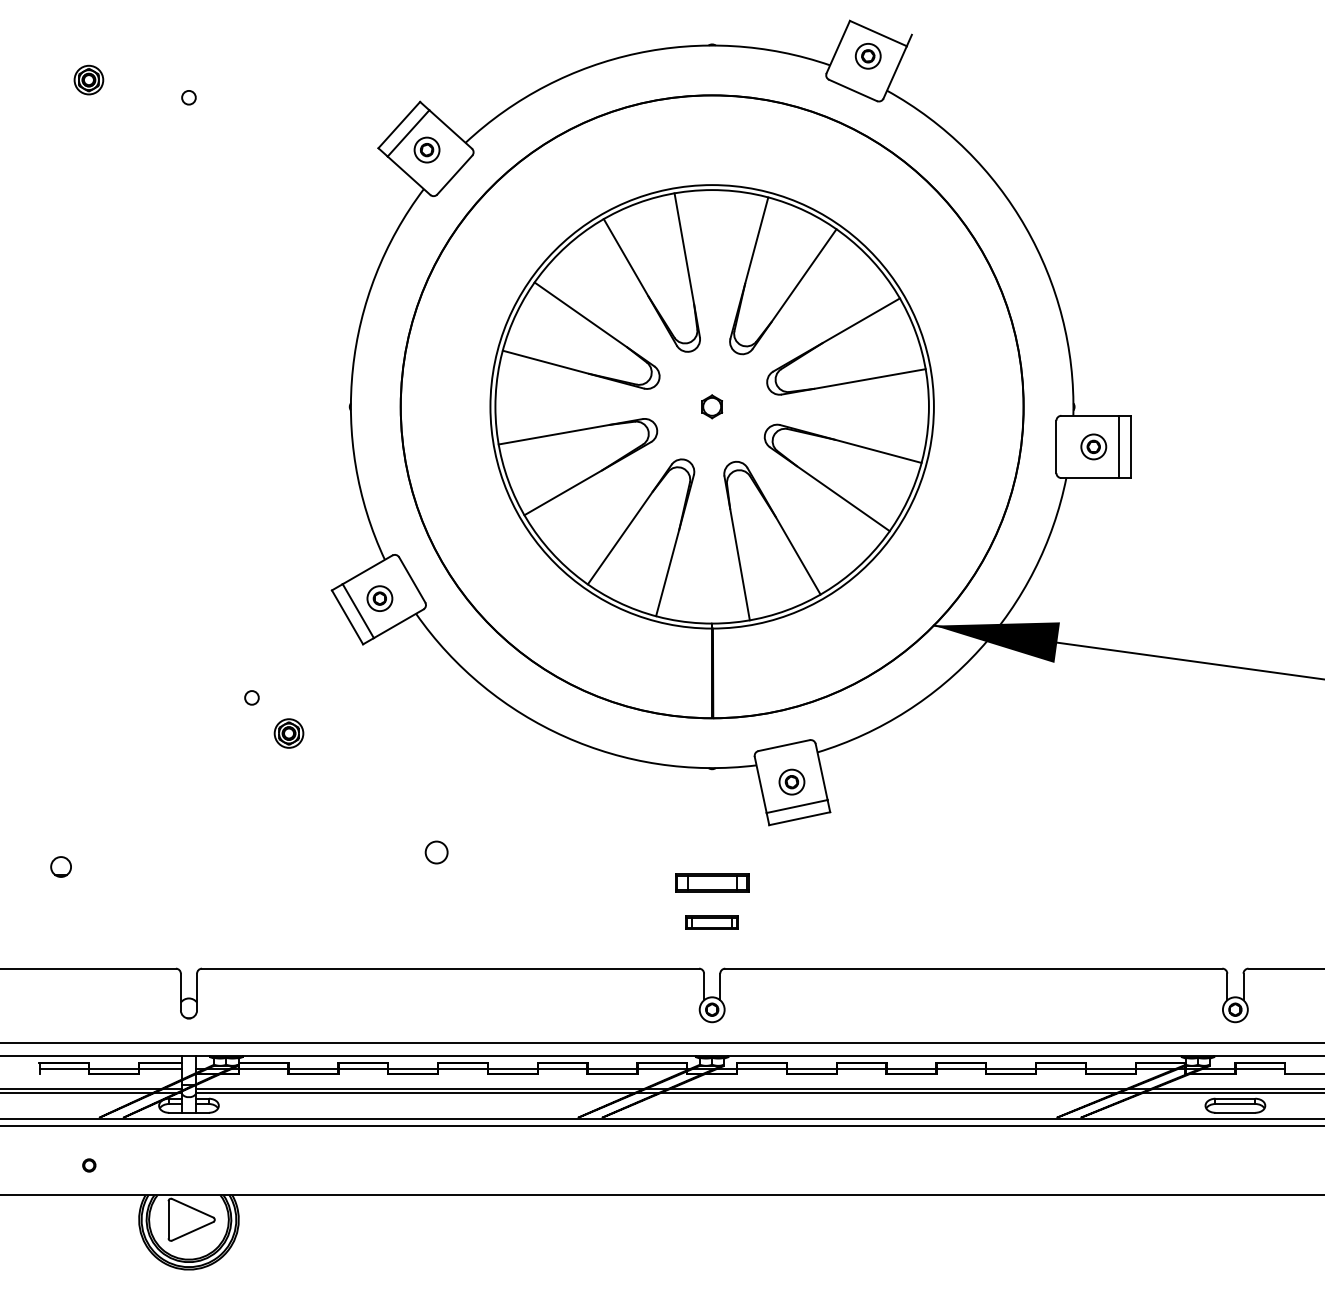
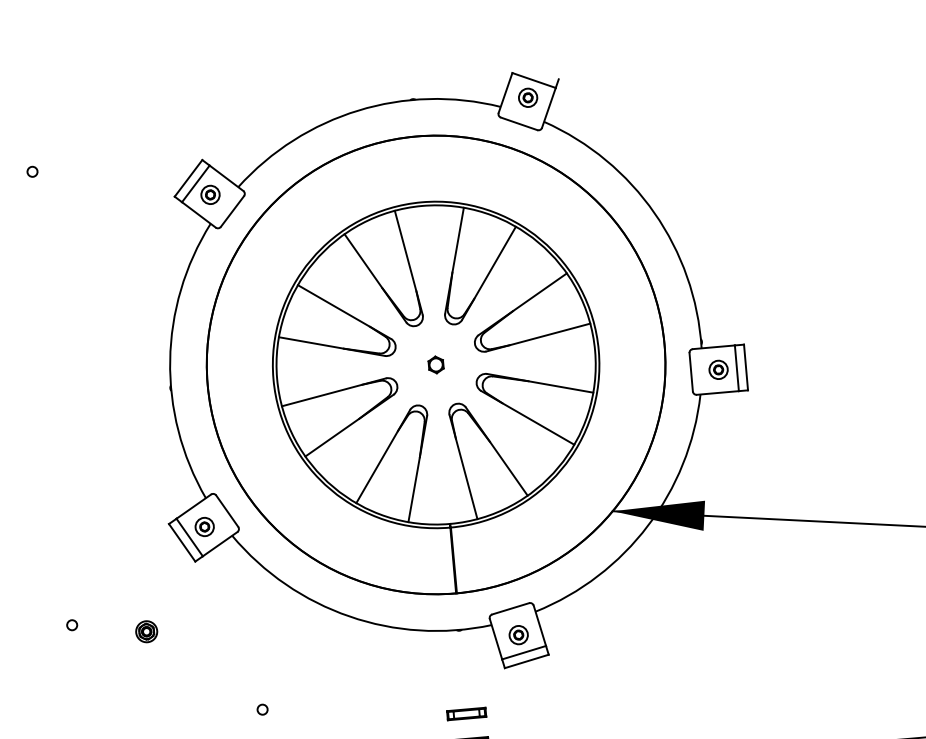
circle: (251, 697) -> (71, 624), moved
circle: (436, 852) -> (262, 709), size x0.62
part: (711, 882) -> (466, 713), size x0.71

